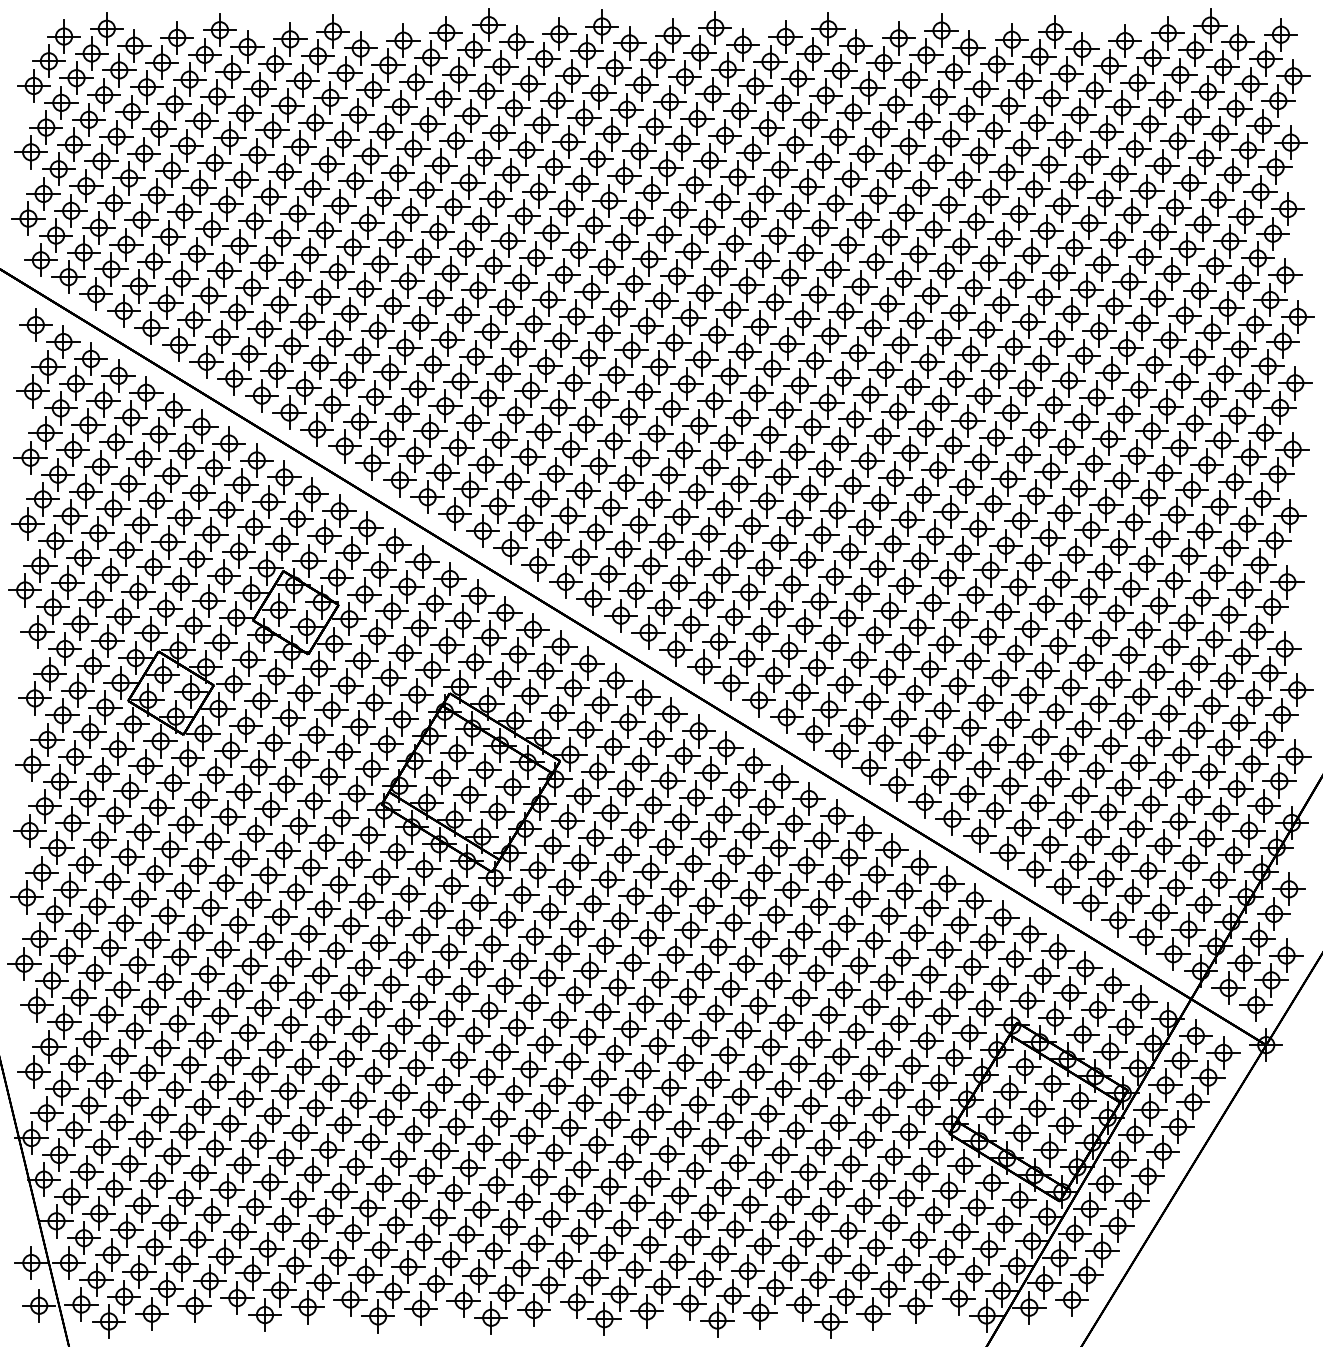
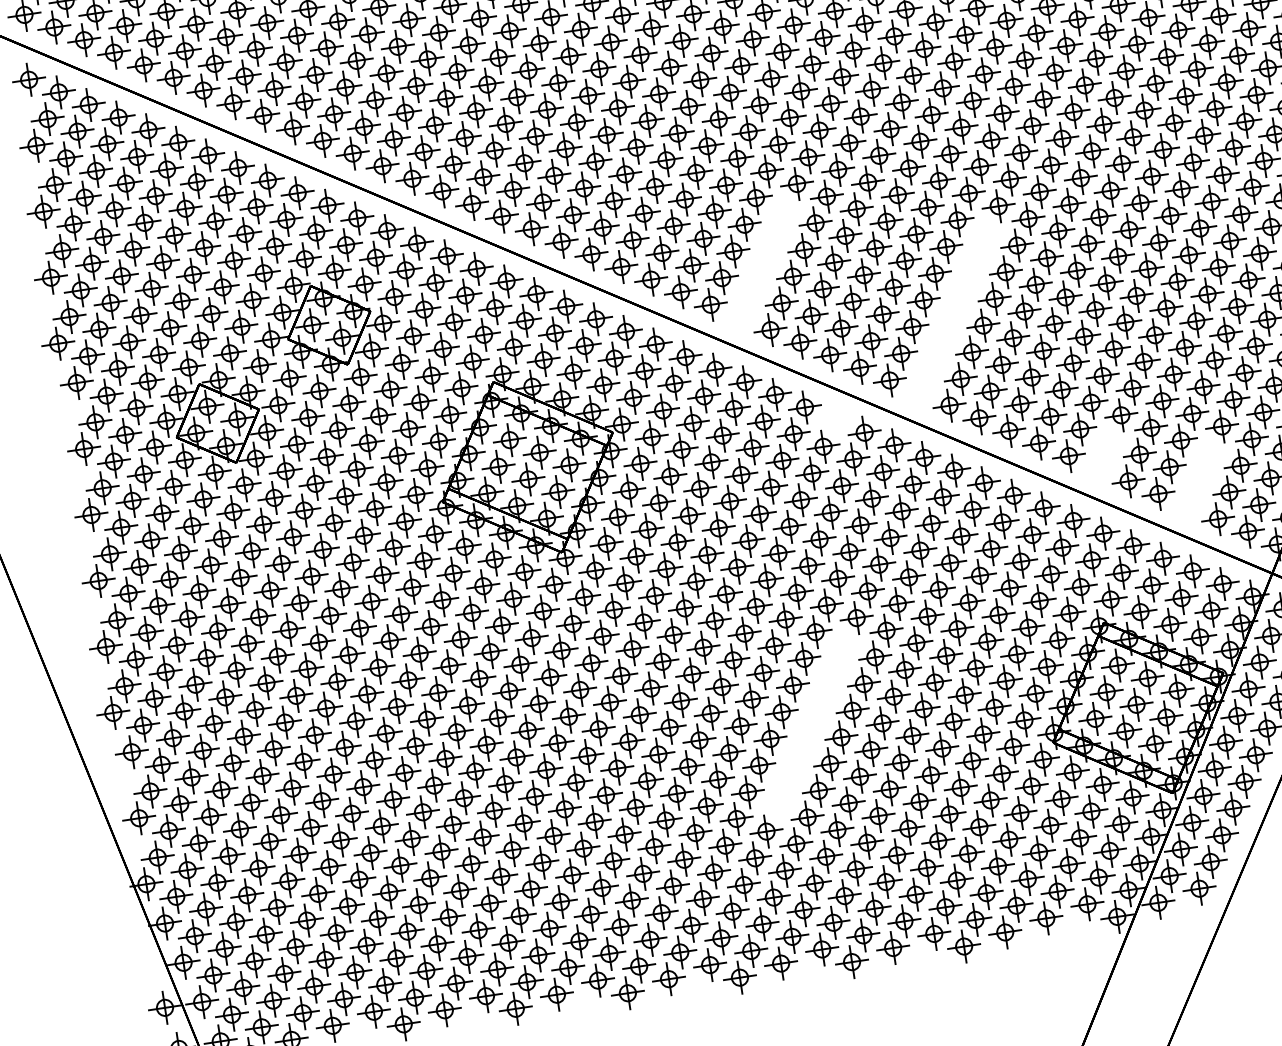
part: (734, 617) -> (763, 264), removed
part: (914, 693) -> (953, 312), removed
part: (781, 781) -> (834, 419), removed
part: (1042, 857) -> (1104, 455), removed
part: (1133, 895) -> (1199, 479), removed
part: (712, 1079) -> (810, 724), removed

